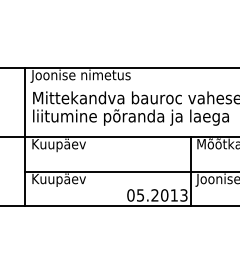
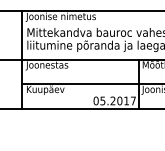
text: (60, 145) -> (46, 65), Kuupäev -> Joonestas
text: (183, 195) -> (133, 101), 05.2013 -> 05.2017

